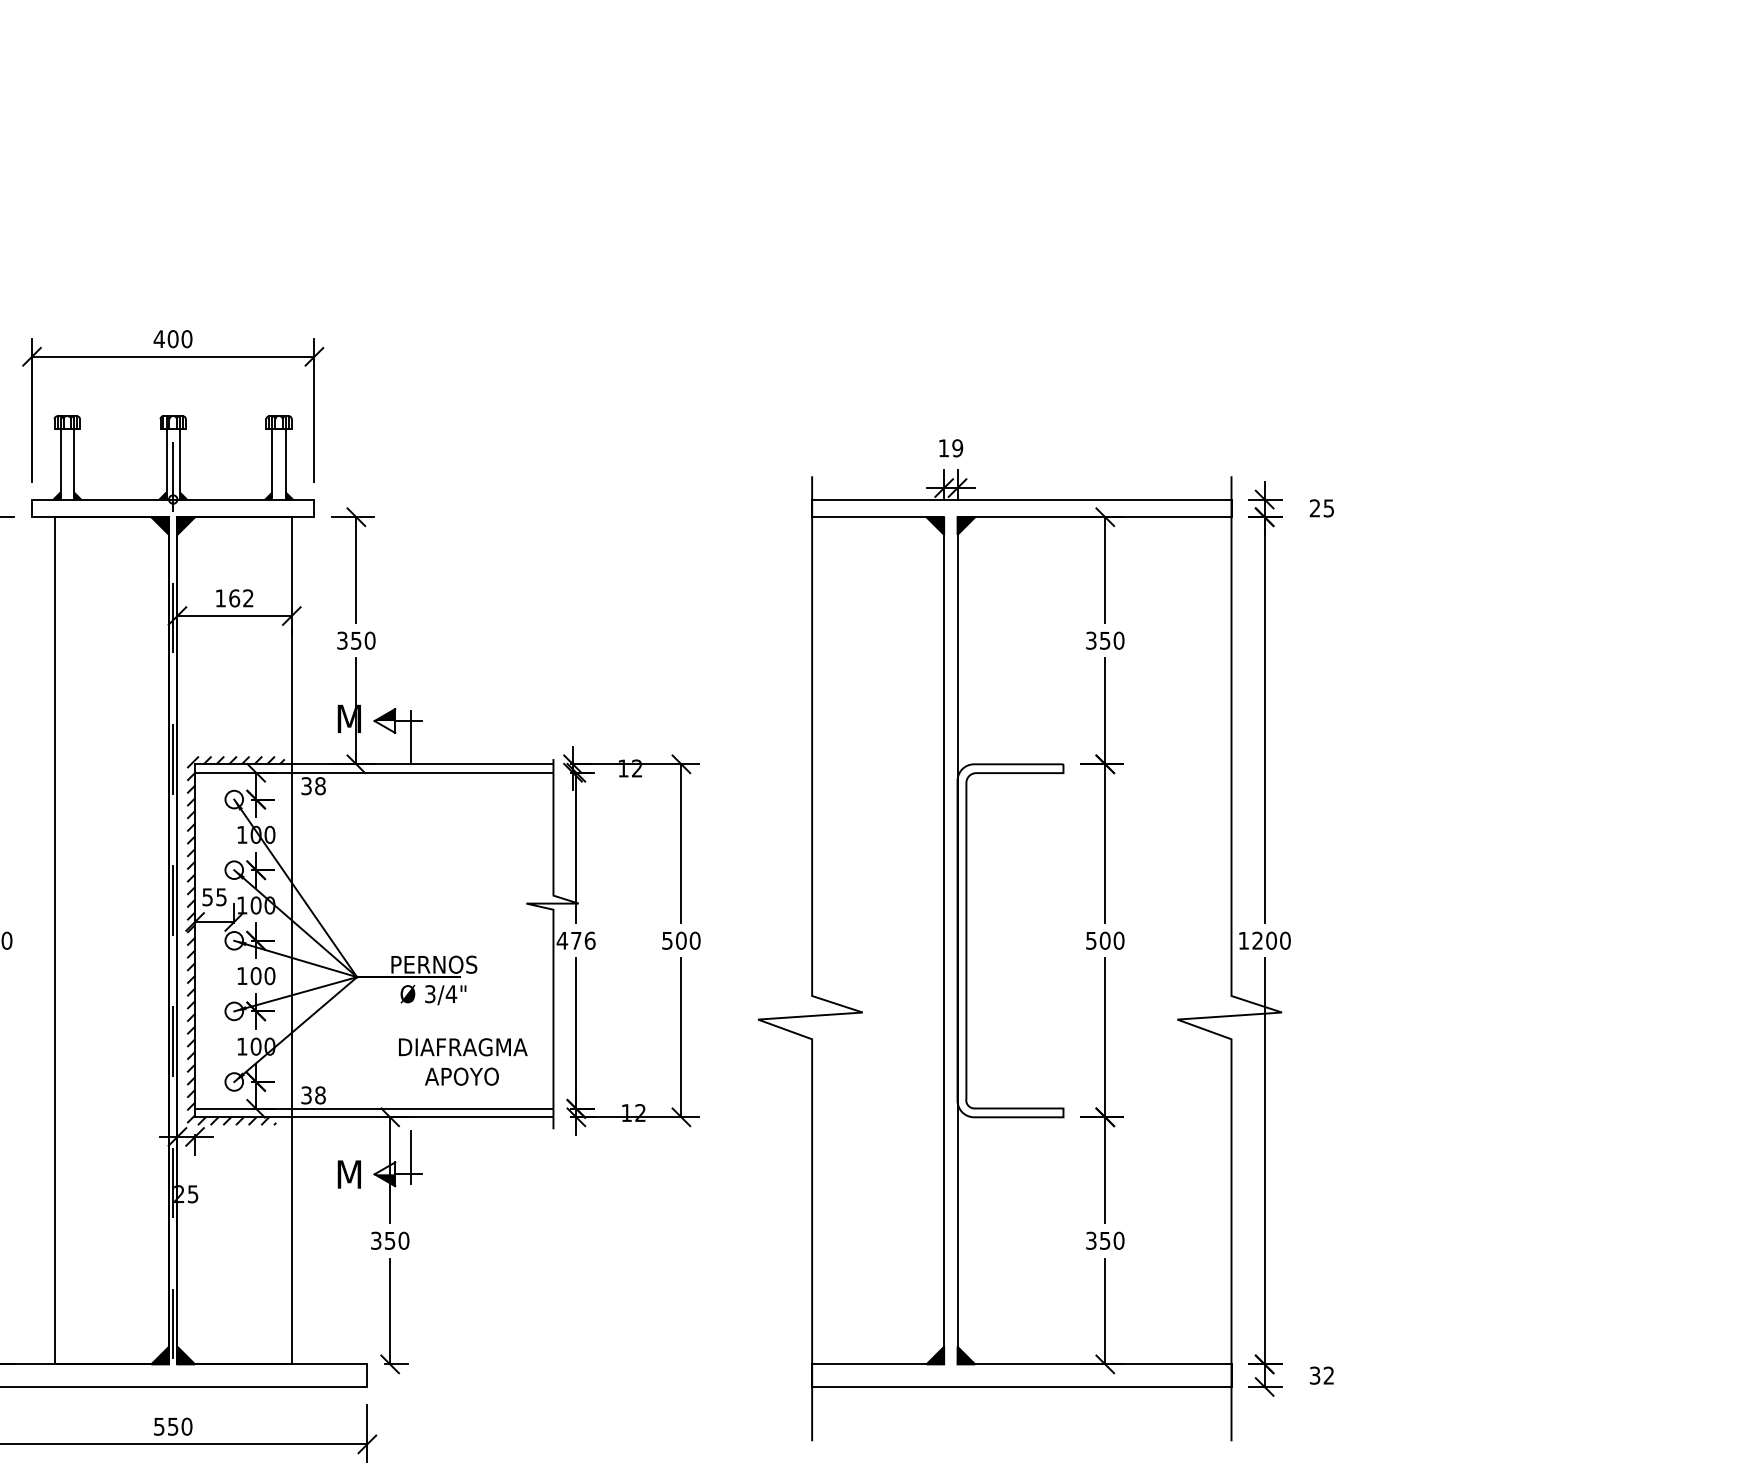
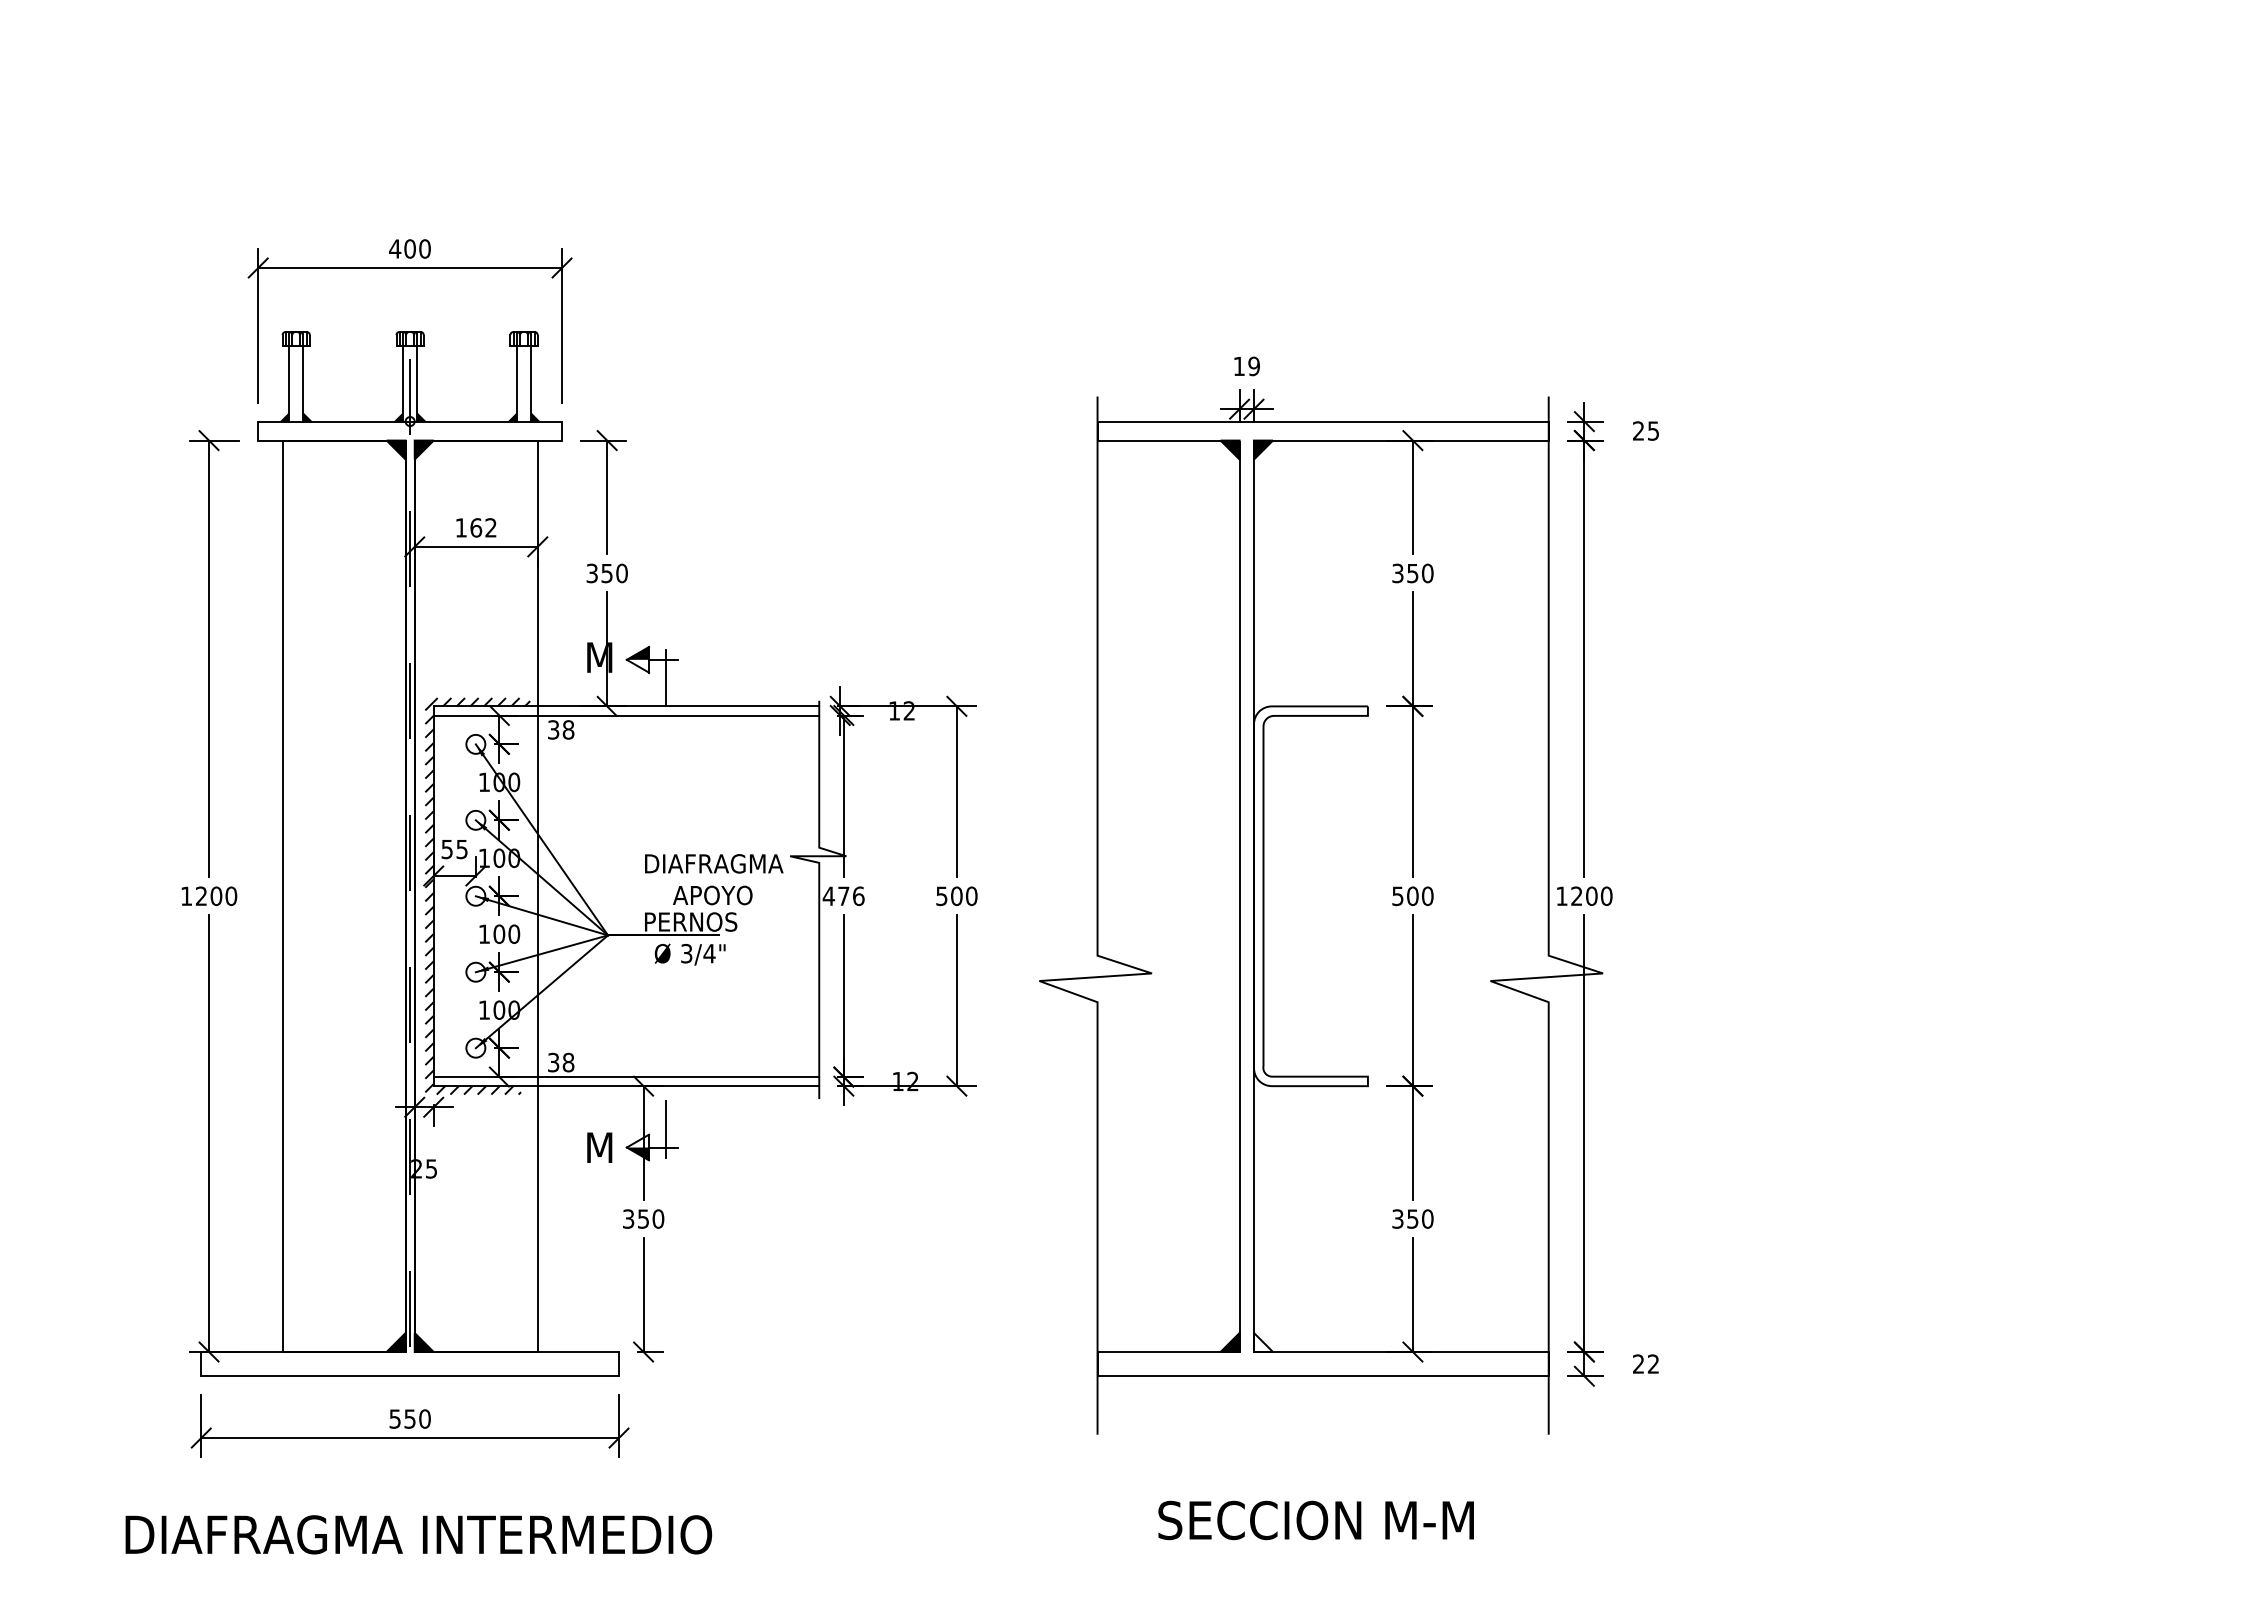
text: (463, 1061) -> (714, 879), moved
fill: (966, 1355) -> (1263, 1342), removed
text: (1314, 1375) -> (1638, 1363), 32 -> 22

